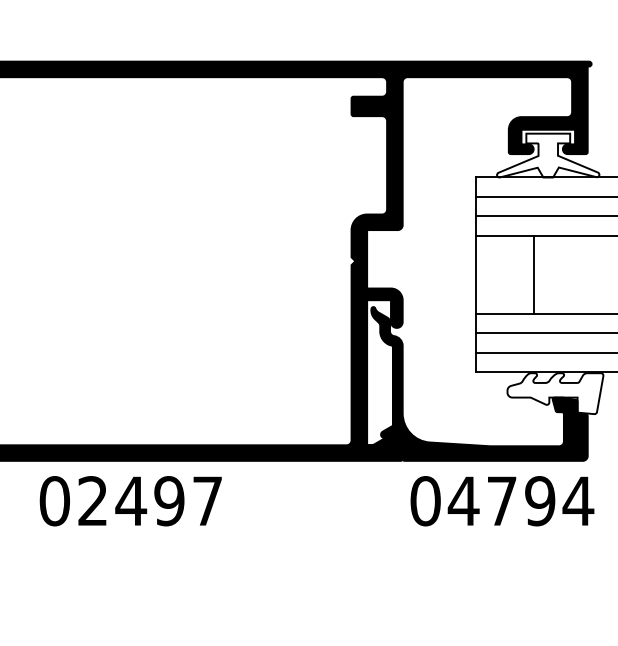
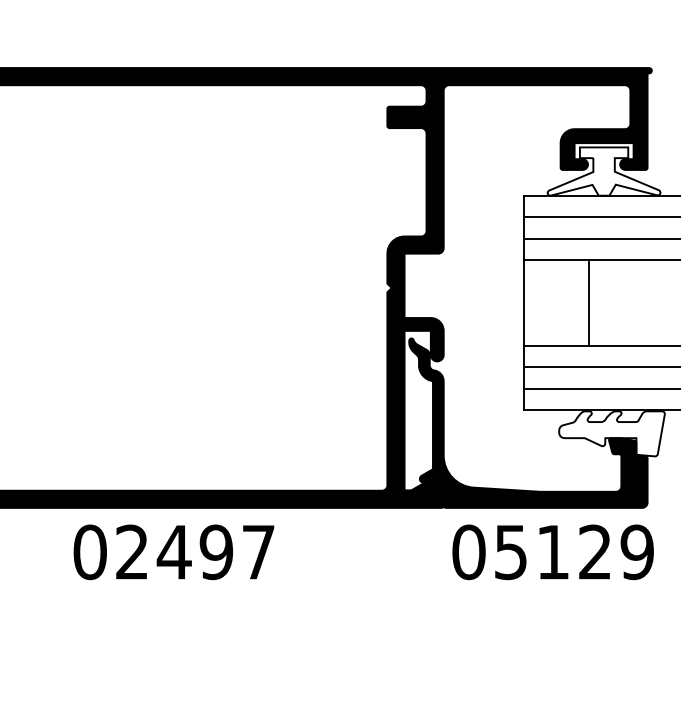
text: (130, 501) -> (173, 552), moved
text: (520, 501) -> (573, 552), 04794 -> 05129

